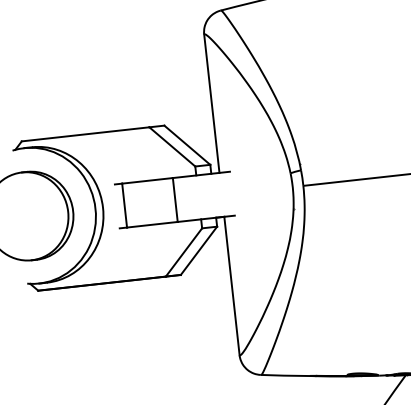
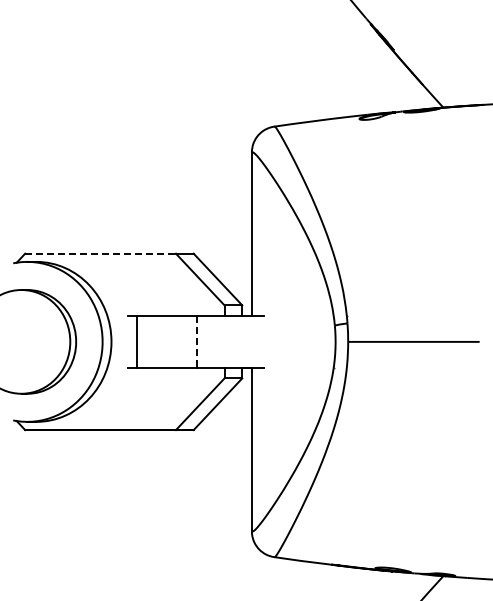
line: (86, 134) -> (101, 253), solid -> dashed
line: (174, 199) -> (196, 341), solid -> dashed

